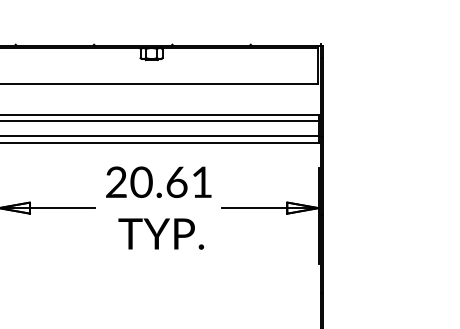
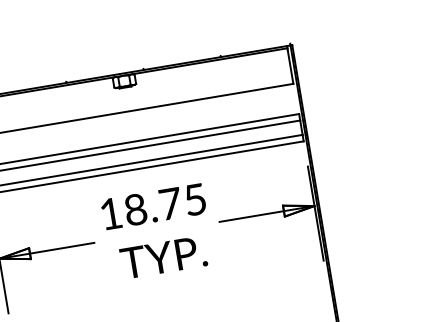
text: (158, 182) -> (152, 207), 20.61 -> 18.75

